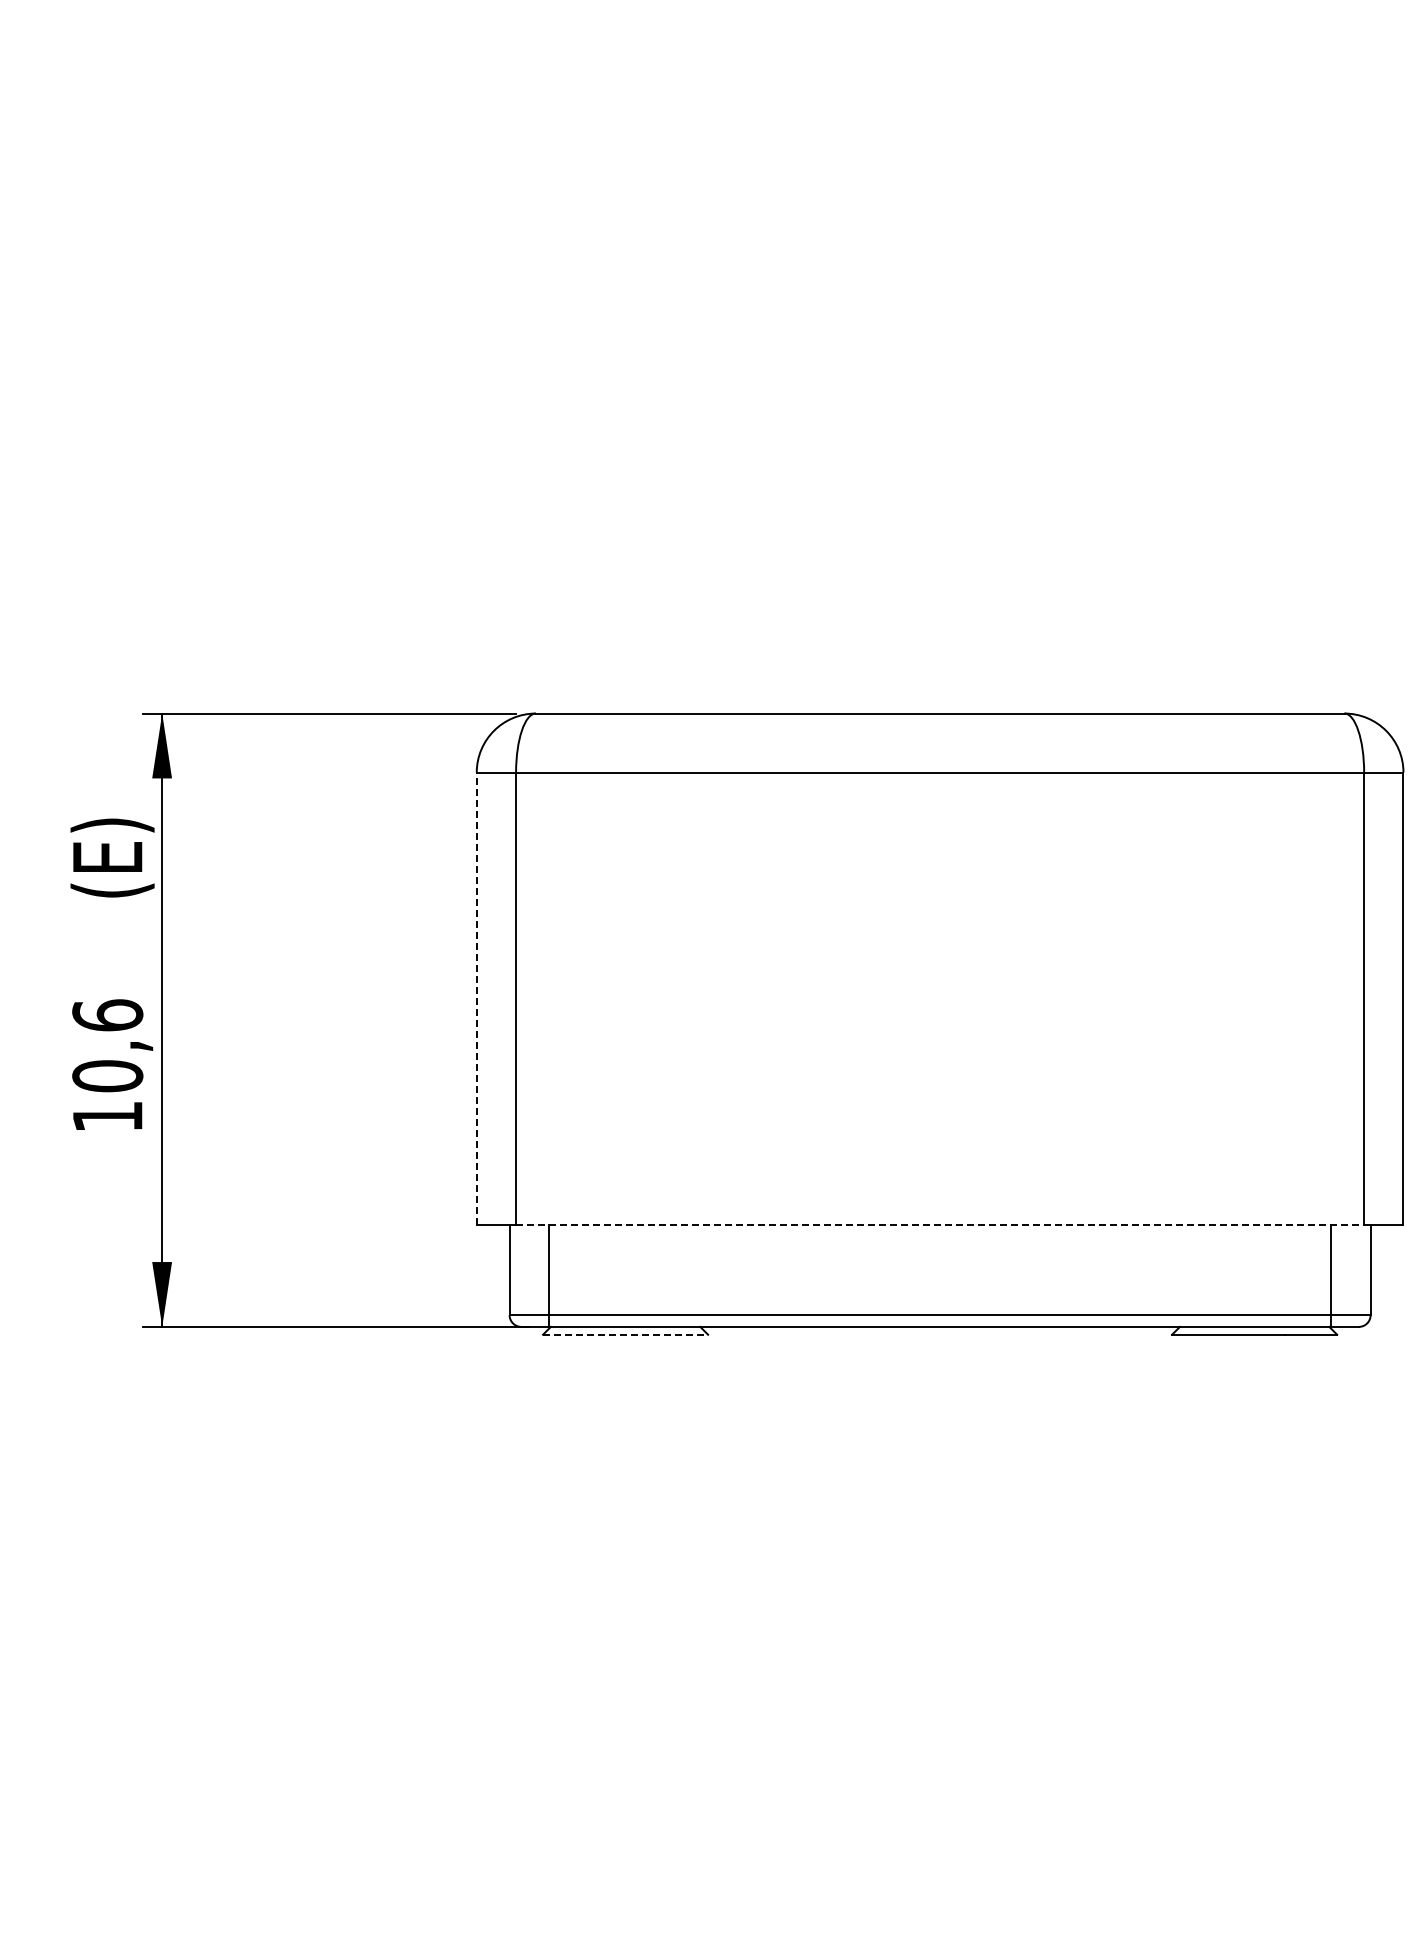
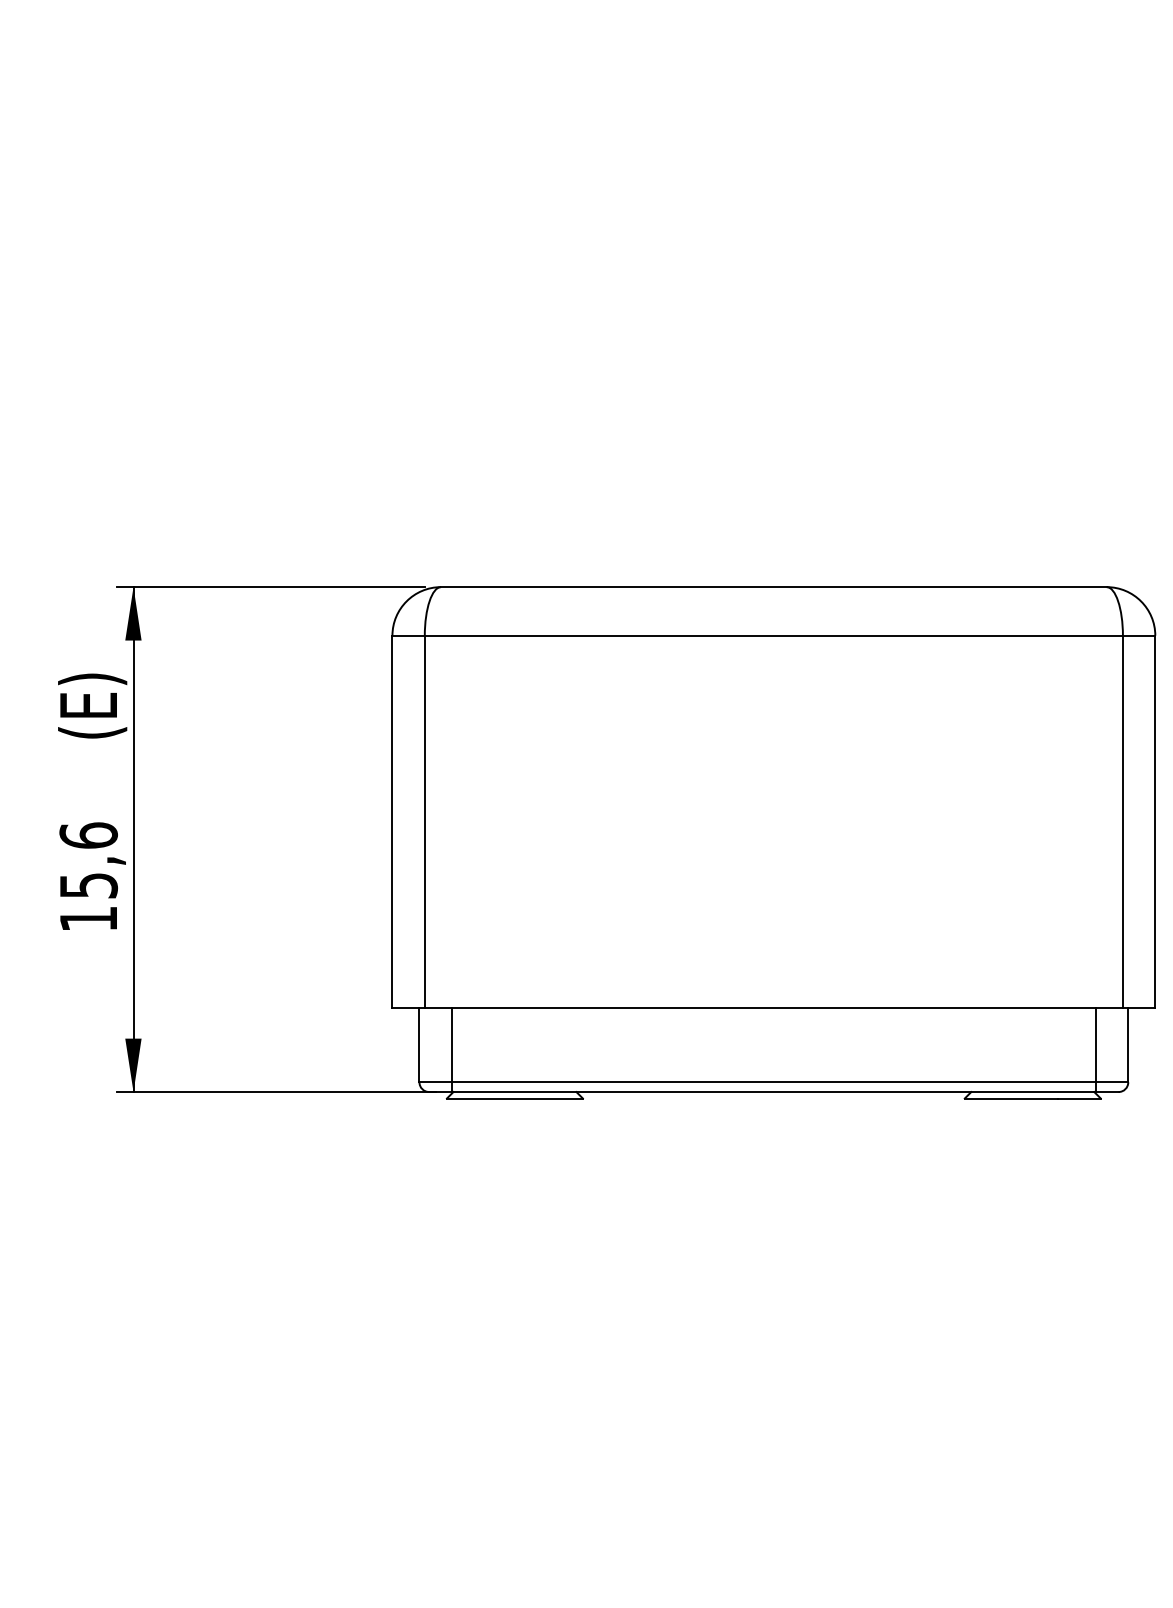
line: (476, 998) -> (392, 821), dashed -> solid
text: (107, 1076) -> (88, 885), 10,6 -> 15,6
line: (940, 1224) -> (774, 1007), dashed -> solid
line: (625, 1334) -> (514, 1098), dashed -> solid

